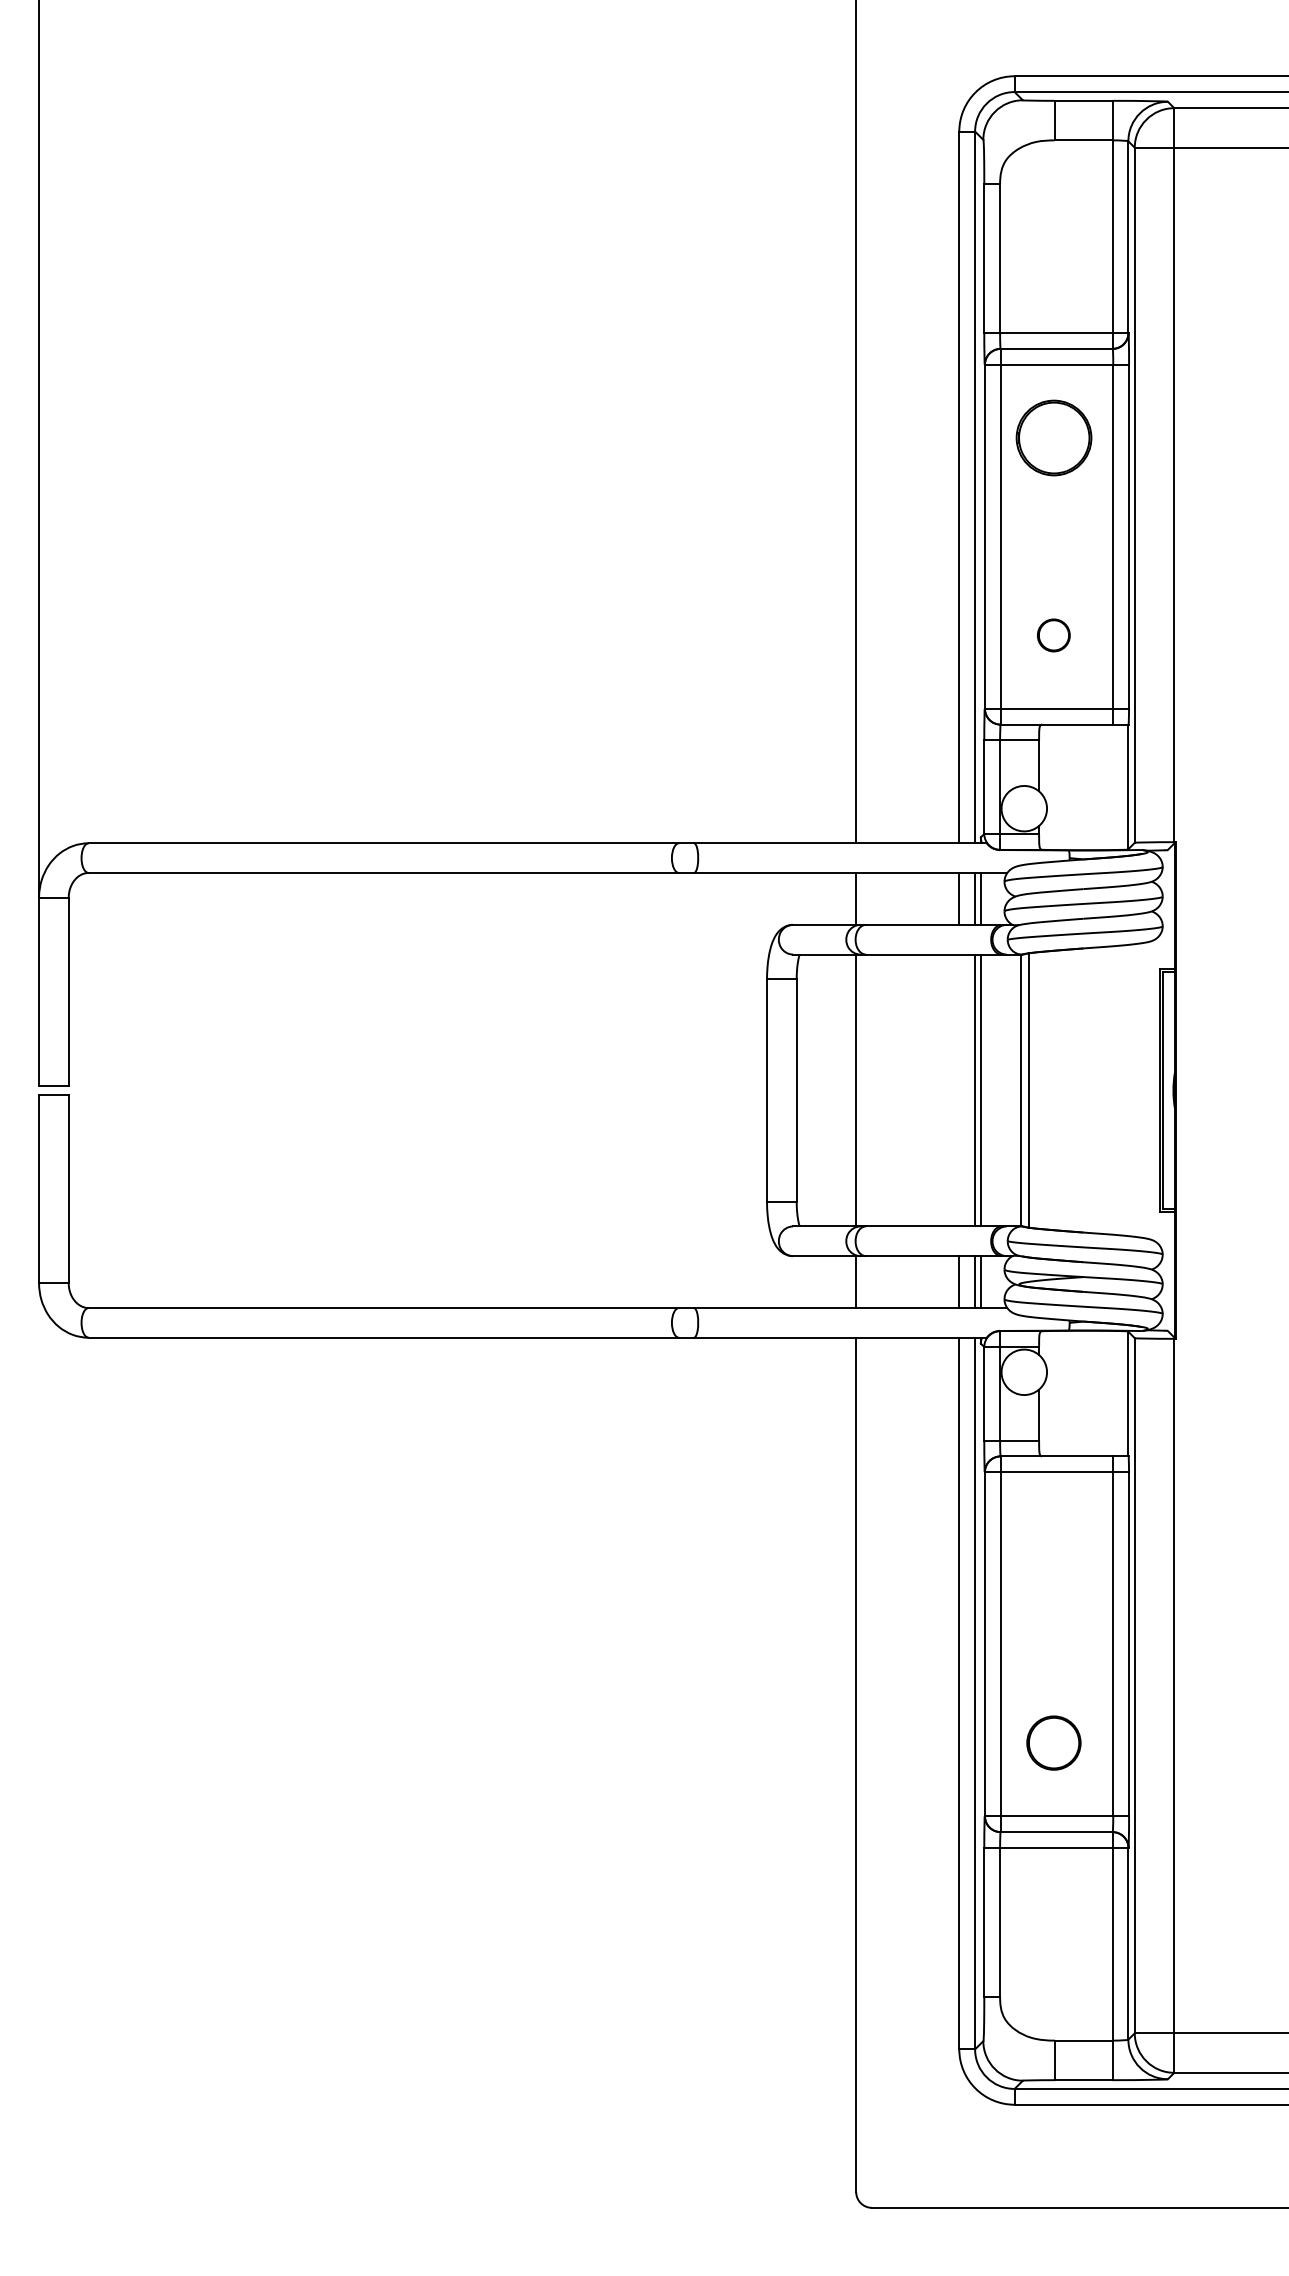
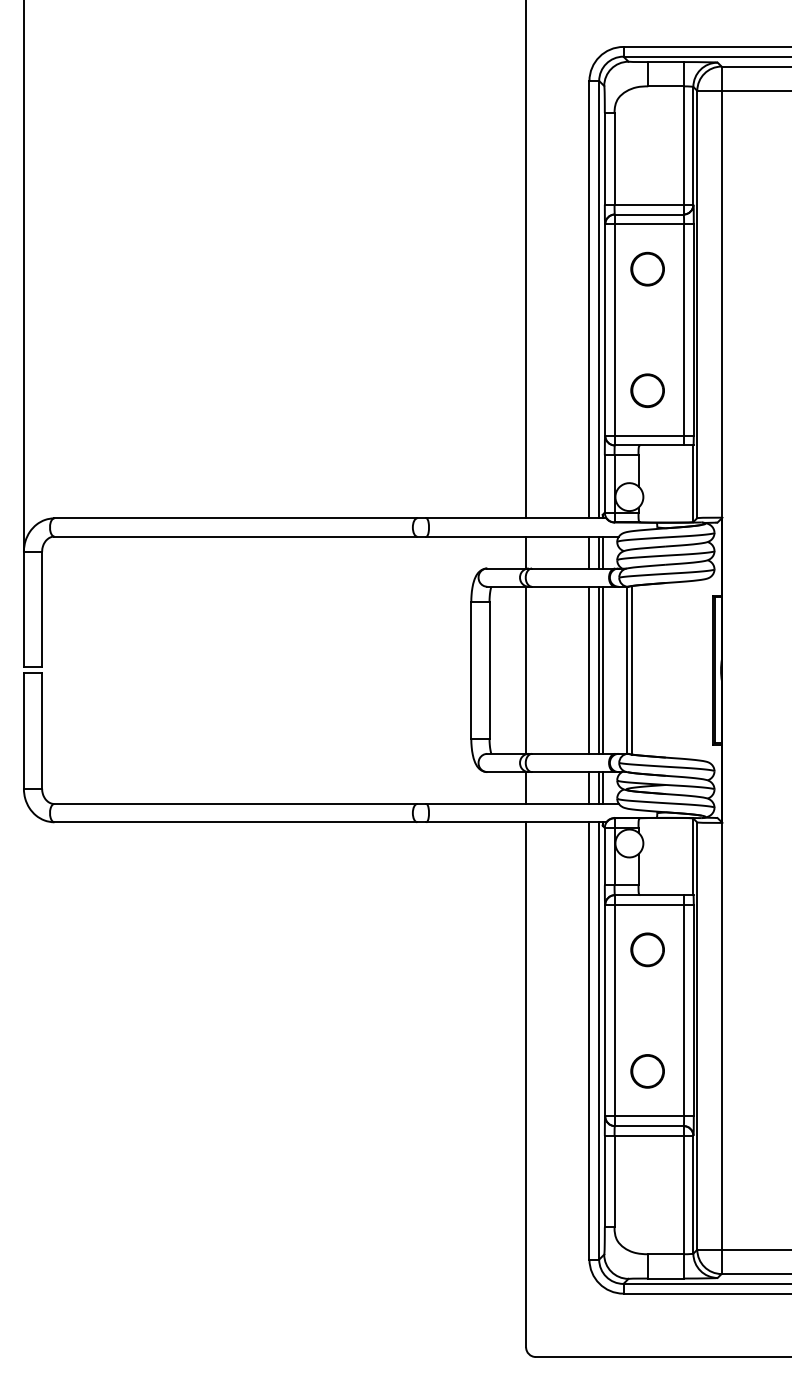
part: (1053, 436) -> (647, 268), size x0.71
circle: (1053, 635) -> (647, 390), size x1.67
line: (959, 1089) -> (589, 669), added
part: (1053, 1544) -> (647, 949), added

